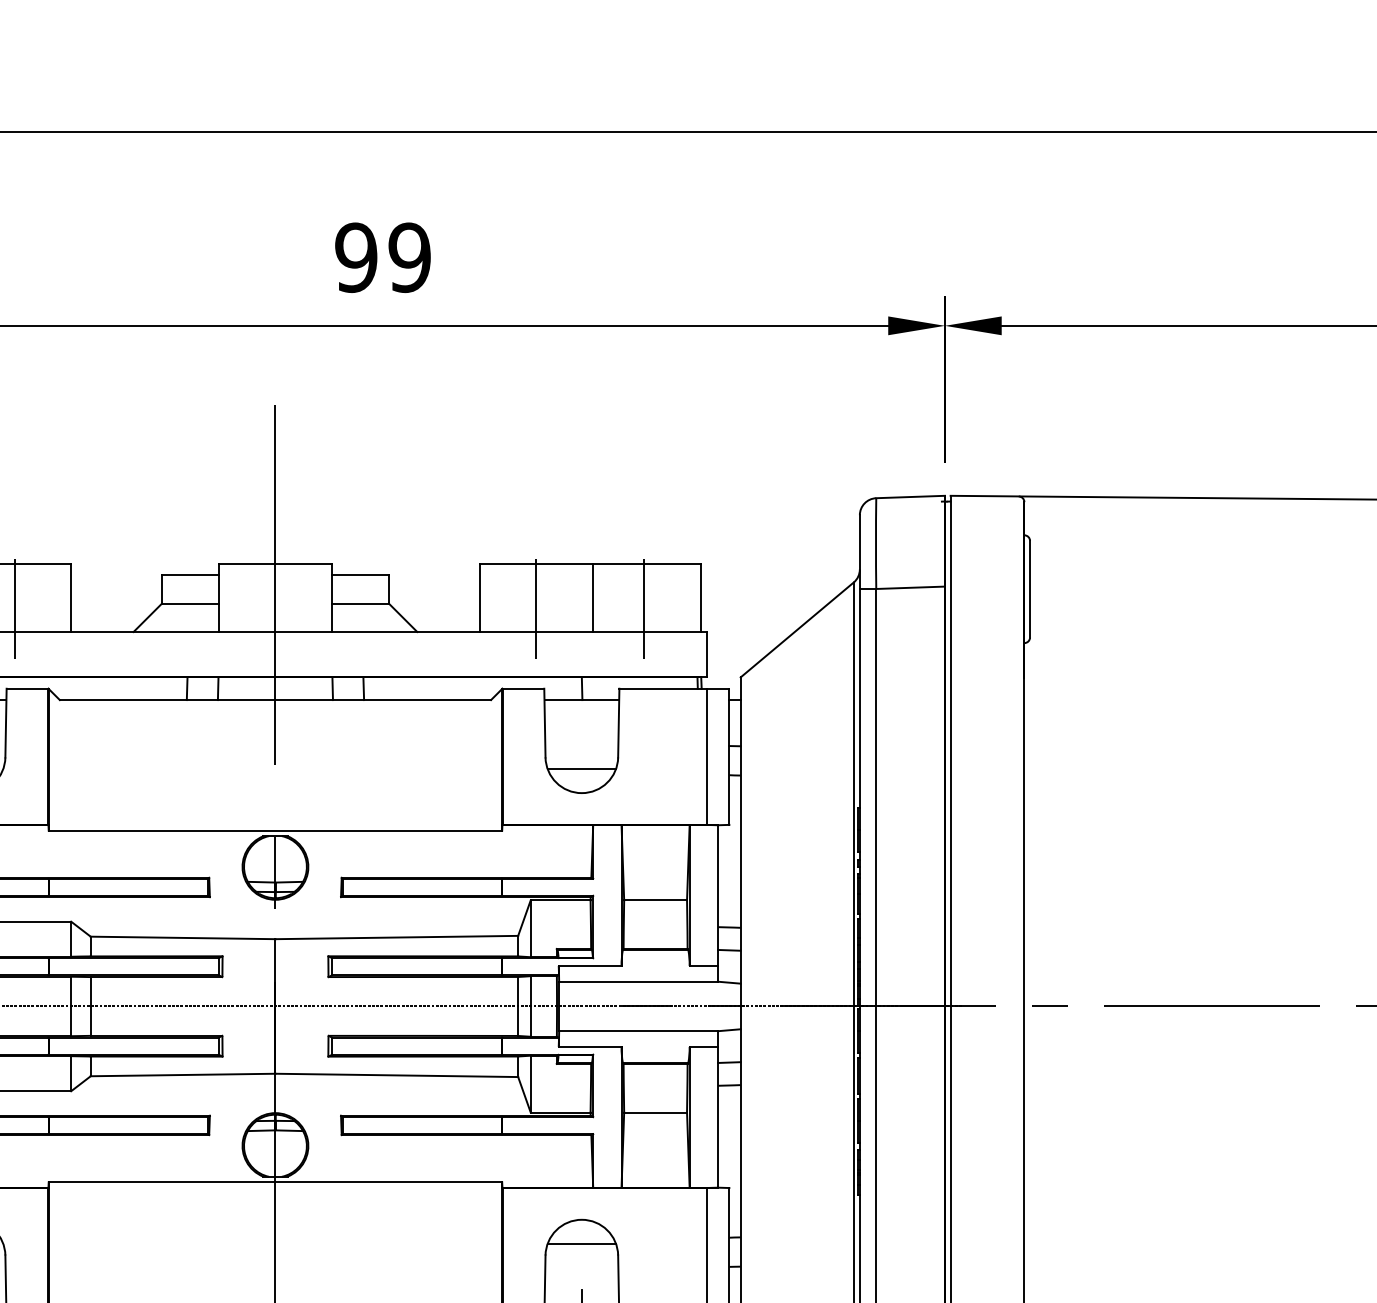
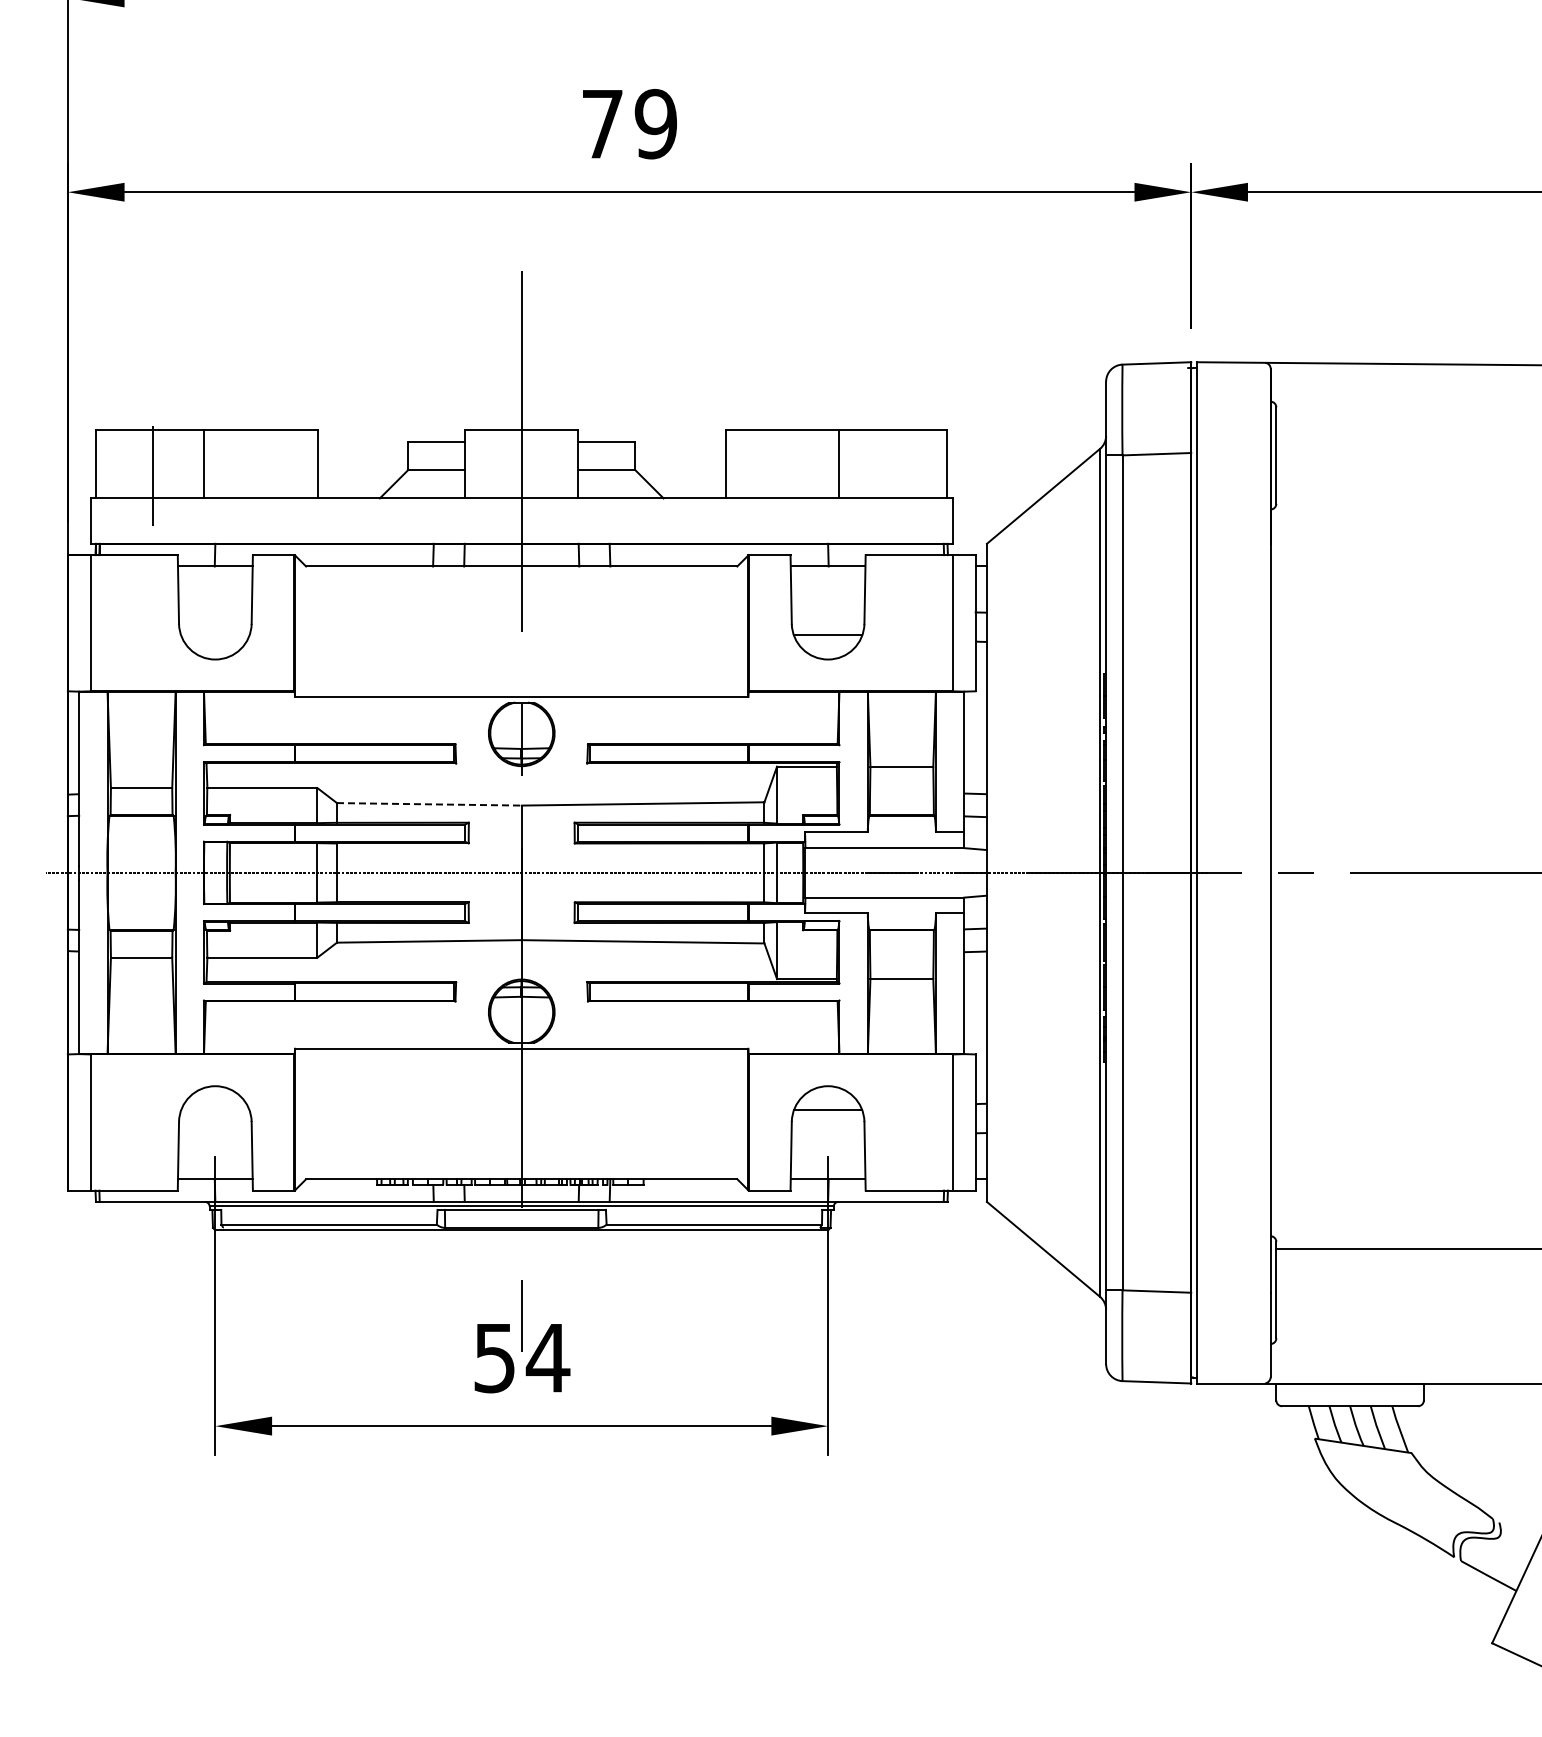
text: (356, 257) -> (602, 123), 99 -> 79
line: (14, 609) -> (260, 475), removed
line: (536, 609) -> (782, 475), removed
line: (644, 609) -> (890, 475), removed
line: (183, 938) -> (429, 804), solid -> dashed

